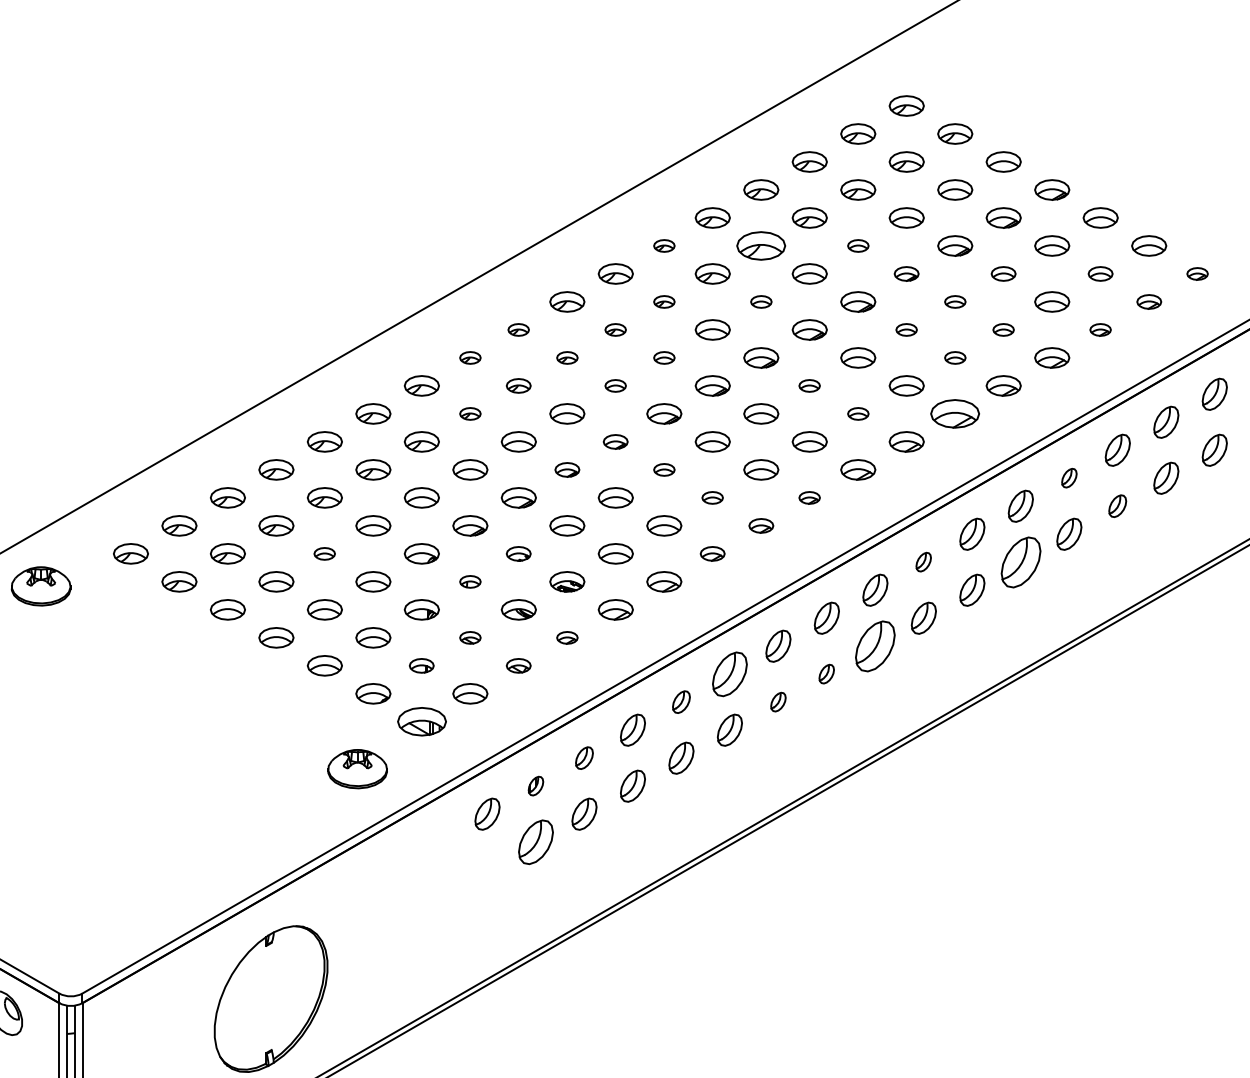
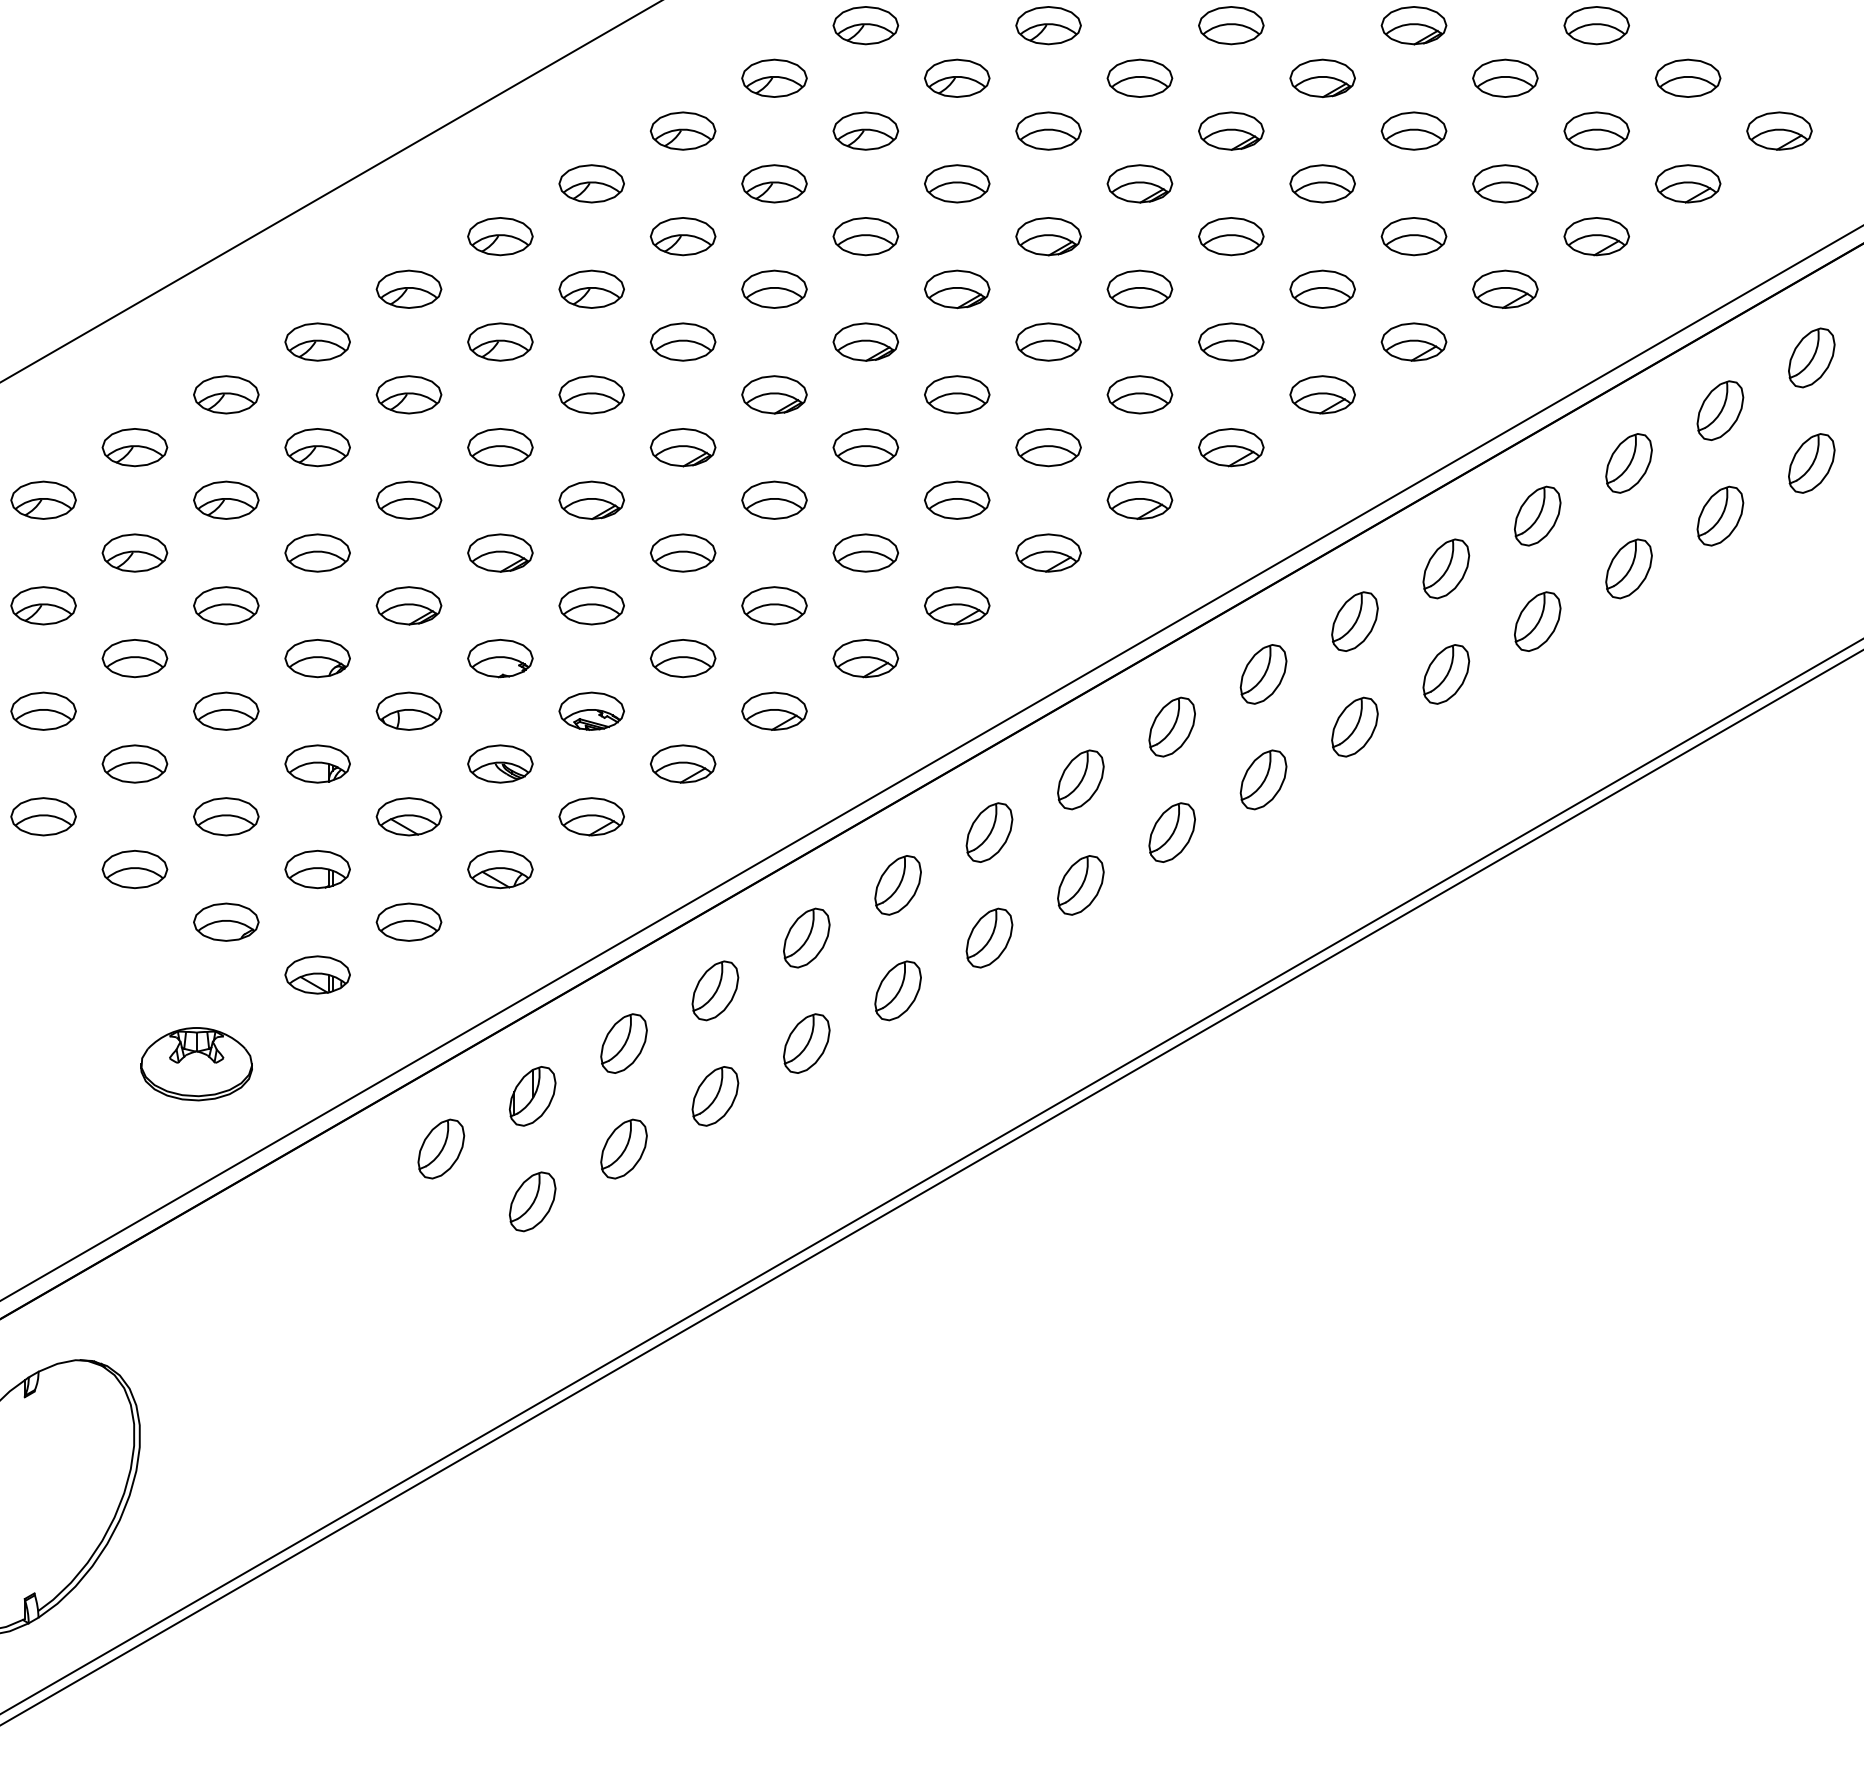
part: (664, 245) -> (774, 77), size x1.67
part: (761, 245) -> (957, 77), size x0.71
part: (858, 245) -> (1140, 77), size x1.67
part: (906, 273) -> (1230, 130), size x1.43
part: (1003, 273) -> (1413, 130), size x1.43
part: (1100, 273) -> (1596, 130), size x1.43
part: (1197, 273) -> (1779, 130), size x1.67
part: (664, 301) -> (774, 183), size x1.67
part: (761, 301) -> (957, 183), size x1.67
part: (955, 301) -> (1323, 183), size x1.67
part: (1149, 301) -> (1688, 183), size x1.43
part: (518, 329) -> (499, 235), size x1.67
part: (615, 329) -> (682, 235), size x1.67
part: (906, 329) -> (1230, 235), size x1.67
part: (1003, 329) -> (1413, 235), size x1.67
part: (1100, 329) -> (1596, 235), size x1.67
part: (470, 357) -> (409, 288), size x1.67
part: (567, 357) -> (592, 288), size x1.67
part: (664, 357) -> (774, 288), size x1.67
part: (955, 357) -> (1323, 288), size x1.67
part: (518, 385) -> (499, 341), size x1.43
part: (615, 385) -> (682, 341), size x1.67
part: (809, 385) -> (1048, 341), size x1.67
part: (470, 413) -> (409, 394), size x1.67
part: (858, 413) -> (1140, 394), size x1.67
part: (955, 413) -> (1323, 394), size x0.71
part: (615, 441) -> (682, 446), size x1.43
part: (567, 469) -> (592, 499), size x1.43
part: (664, 469) -> (774, 499), size x1.67
part: (1069, 477) -> (1537, 514), size x1.67
part: (712, 497) -> (865, 552), size x1.67
part: (809, 497) -> (1048, 552), size x1.67
part: (1117, 505) -> (1628, 567), size x1.43
part: (761, 525) -> (957, 605), size x1.43
part: (324, 553) -> (134, 657), size x1.67
part: (518, 553) -> (499, 657), size x1.43
part: (712, 553) -> (865, 657), size x1.43
part: (923, 561) -> (1262, 672), size x1.67
part: (1020, 561) -> (1445, 672), size x0.62
part: (470, 581) -> (409, 710), size x1.67
part: (470, 637) -> (409, 816), size x1.67
part: (567, 637) -> (592, 816), size x1.67
part: (875, 645) -> (1172, 831), size x0.62
part: (421, 665) -> (316, 868), size x1.43
part: (518, 665) -> (499, 868), size x1.43
part: (729, 673) -> (897, 883), size x0.71
part: (826, 673) -> (1080, 883), size x1.67
part: (681, 701) -> (806, 936), size x1.43
part: (778, 701) -> (989, 936), size x1.67
part: (421, 721) -> (316, 974), size x0.71
part: (584, 757) -> (624, 1042), size x1.43
part: (535, 785) -> (531, 1095), size x1.67
part: (535, 841) -> (531, 1200), size x0.71

